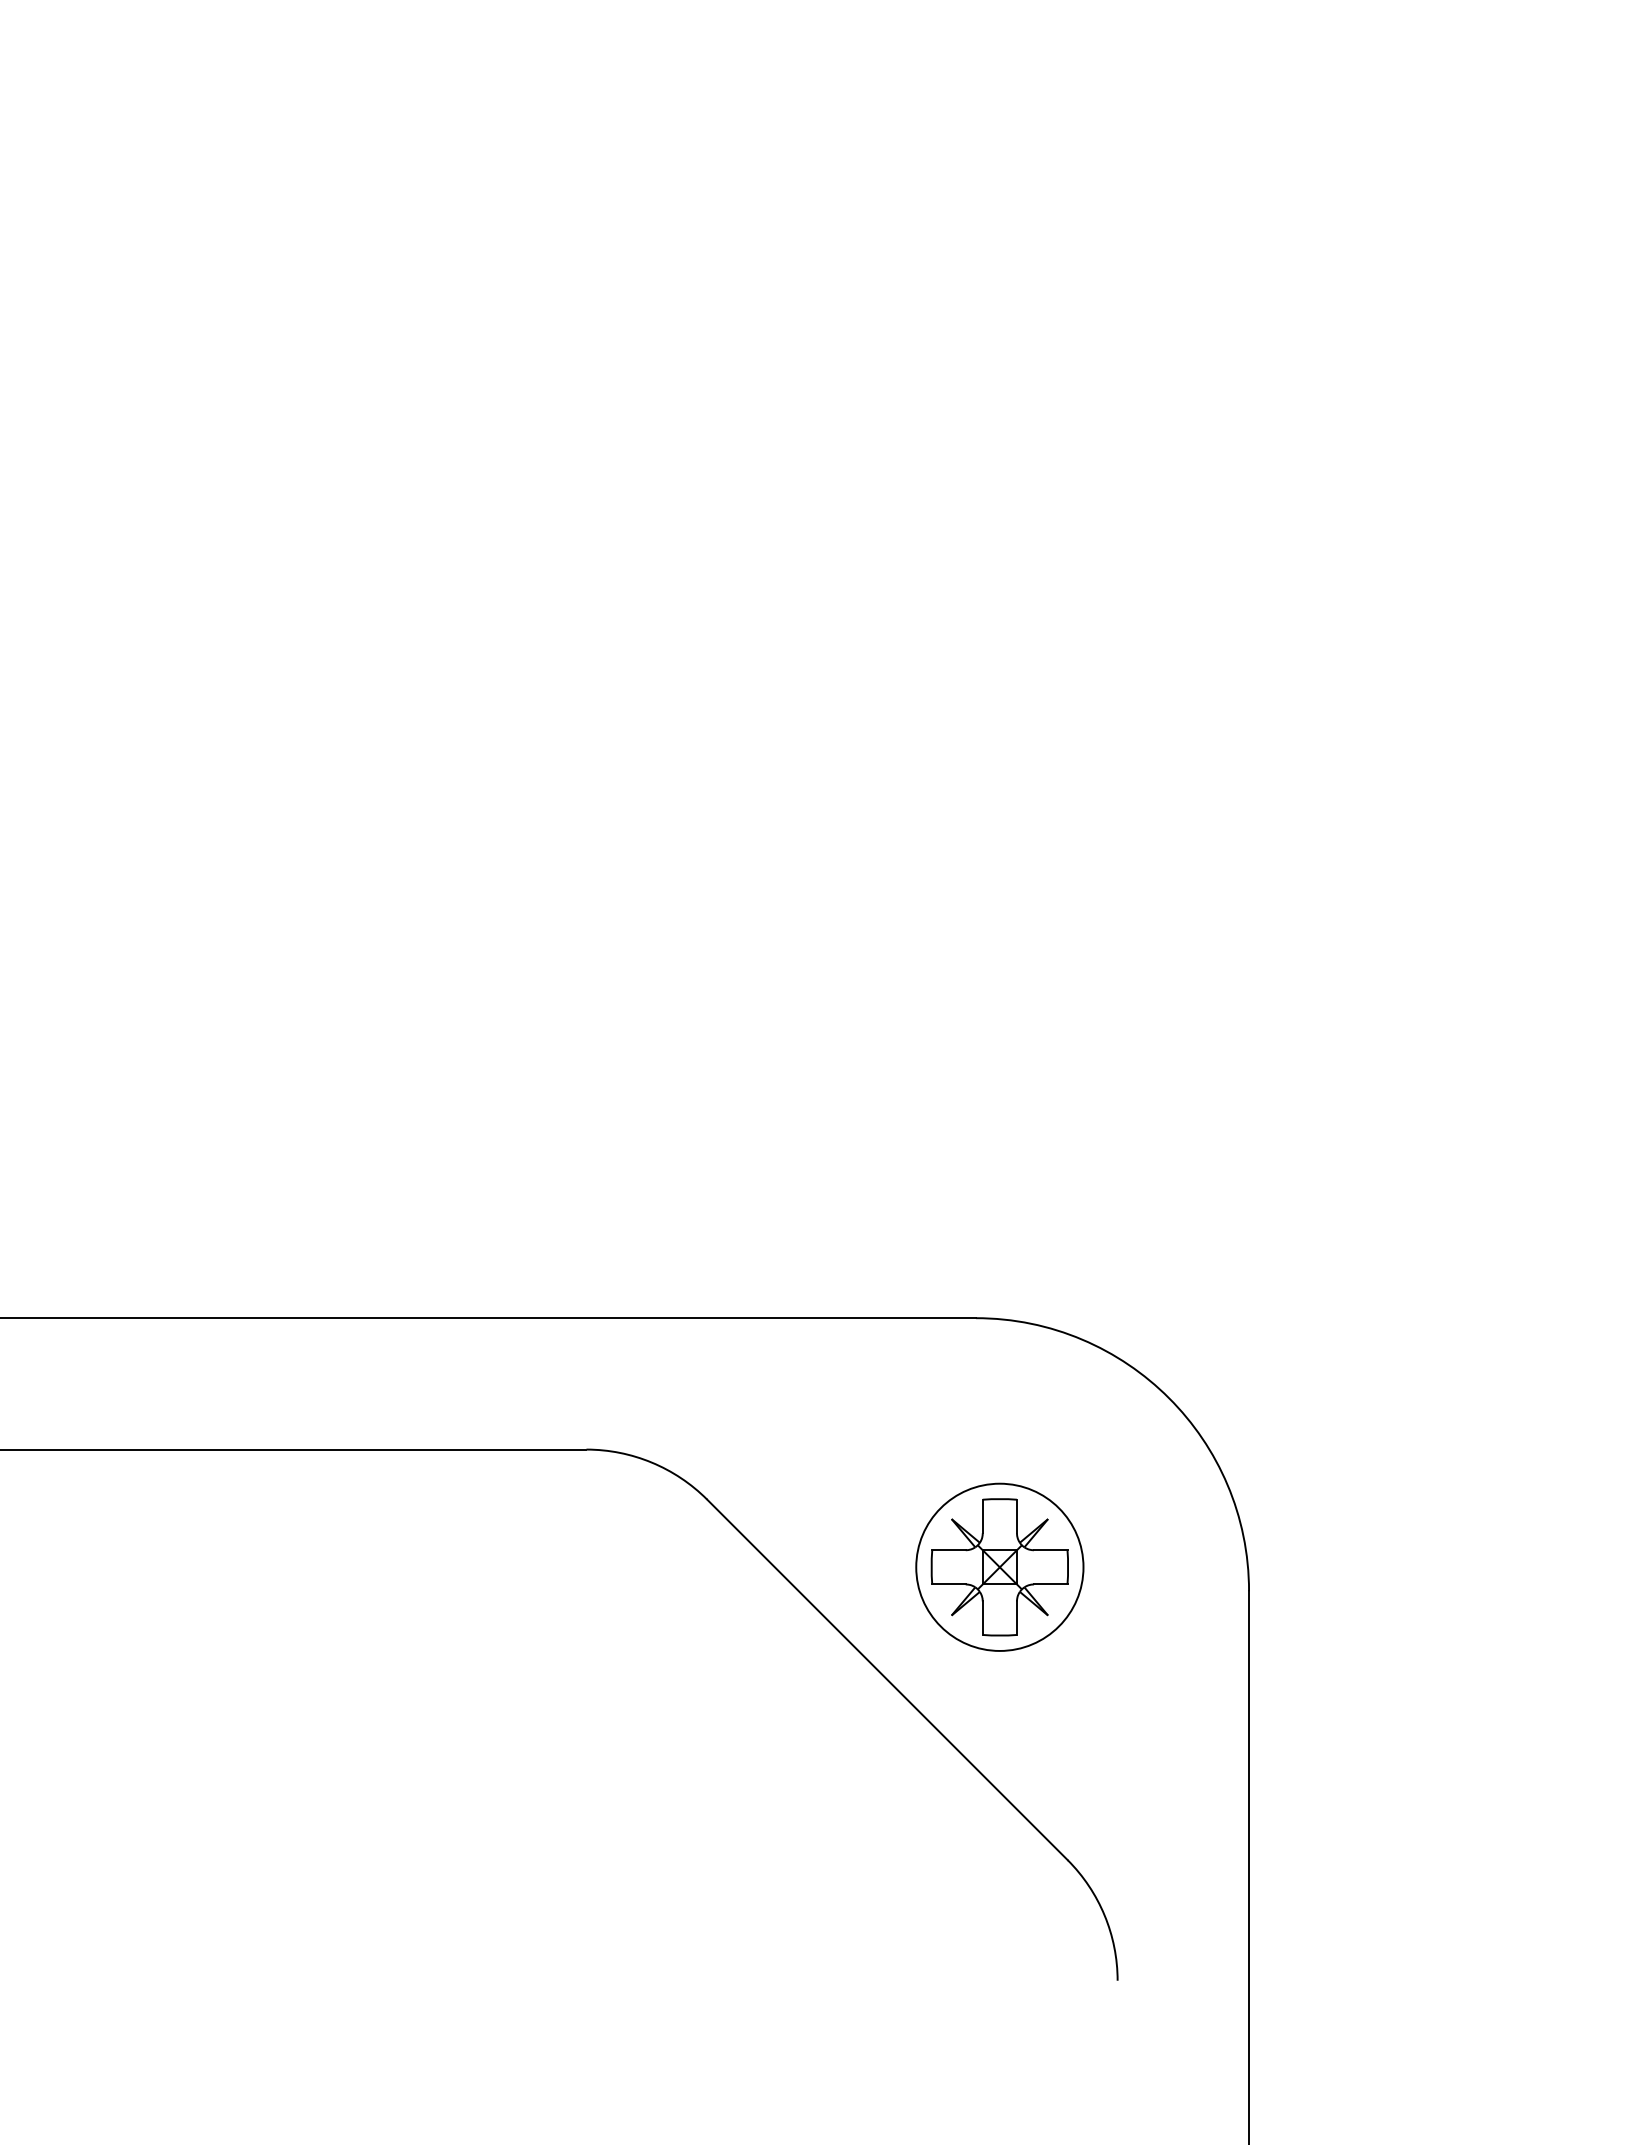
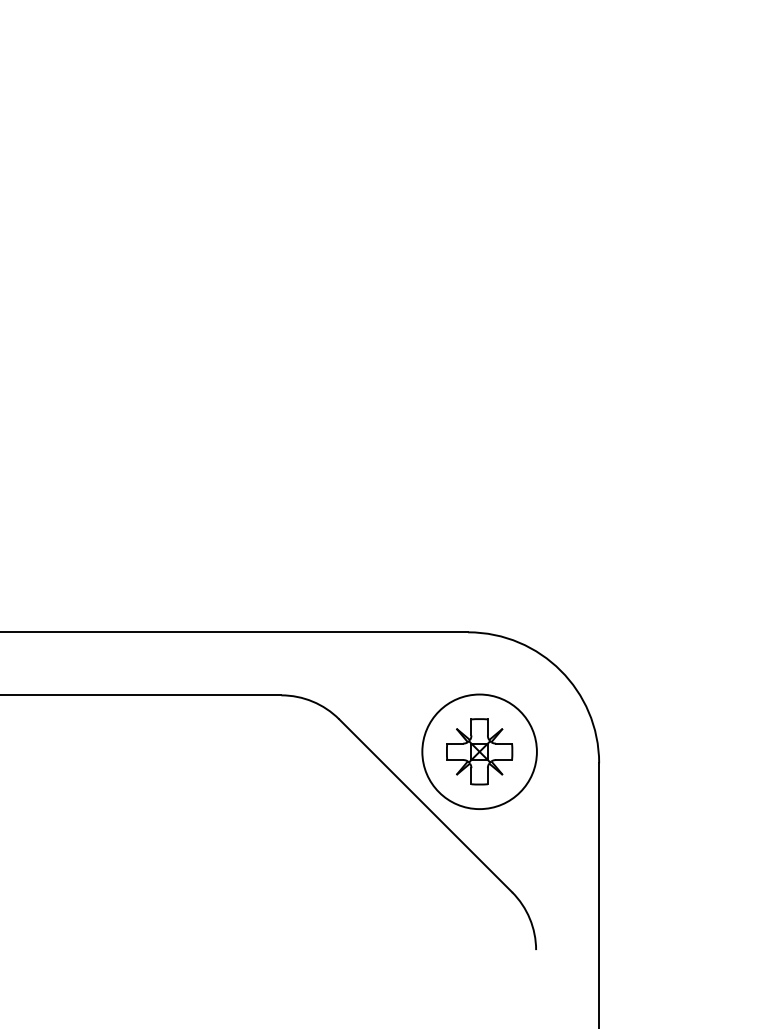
circle: (999, 1566) -> (479, 751), size x1.43

